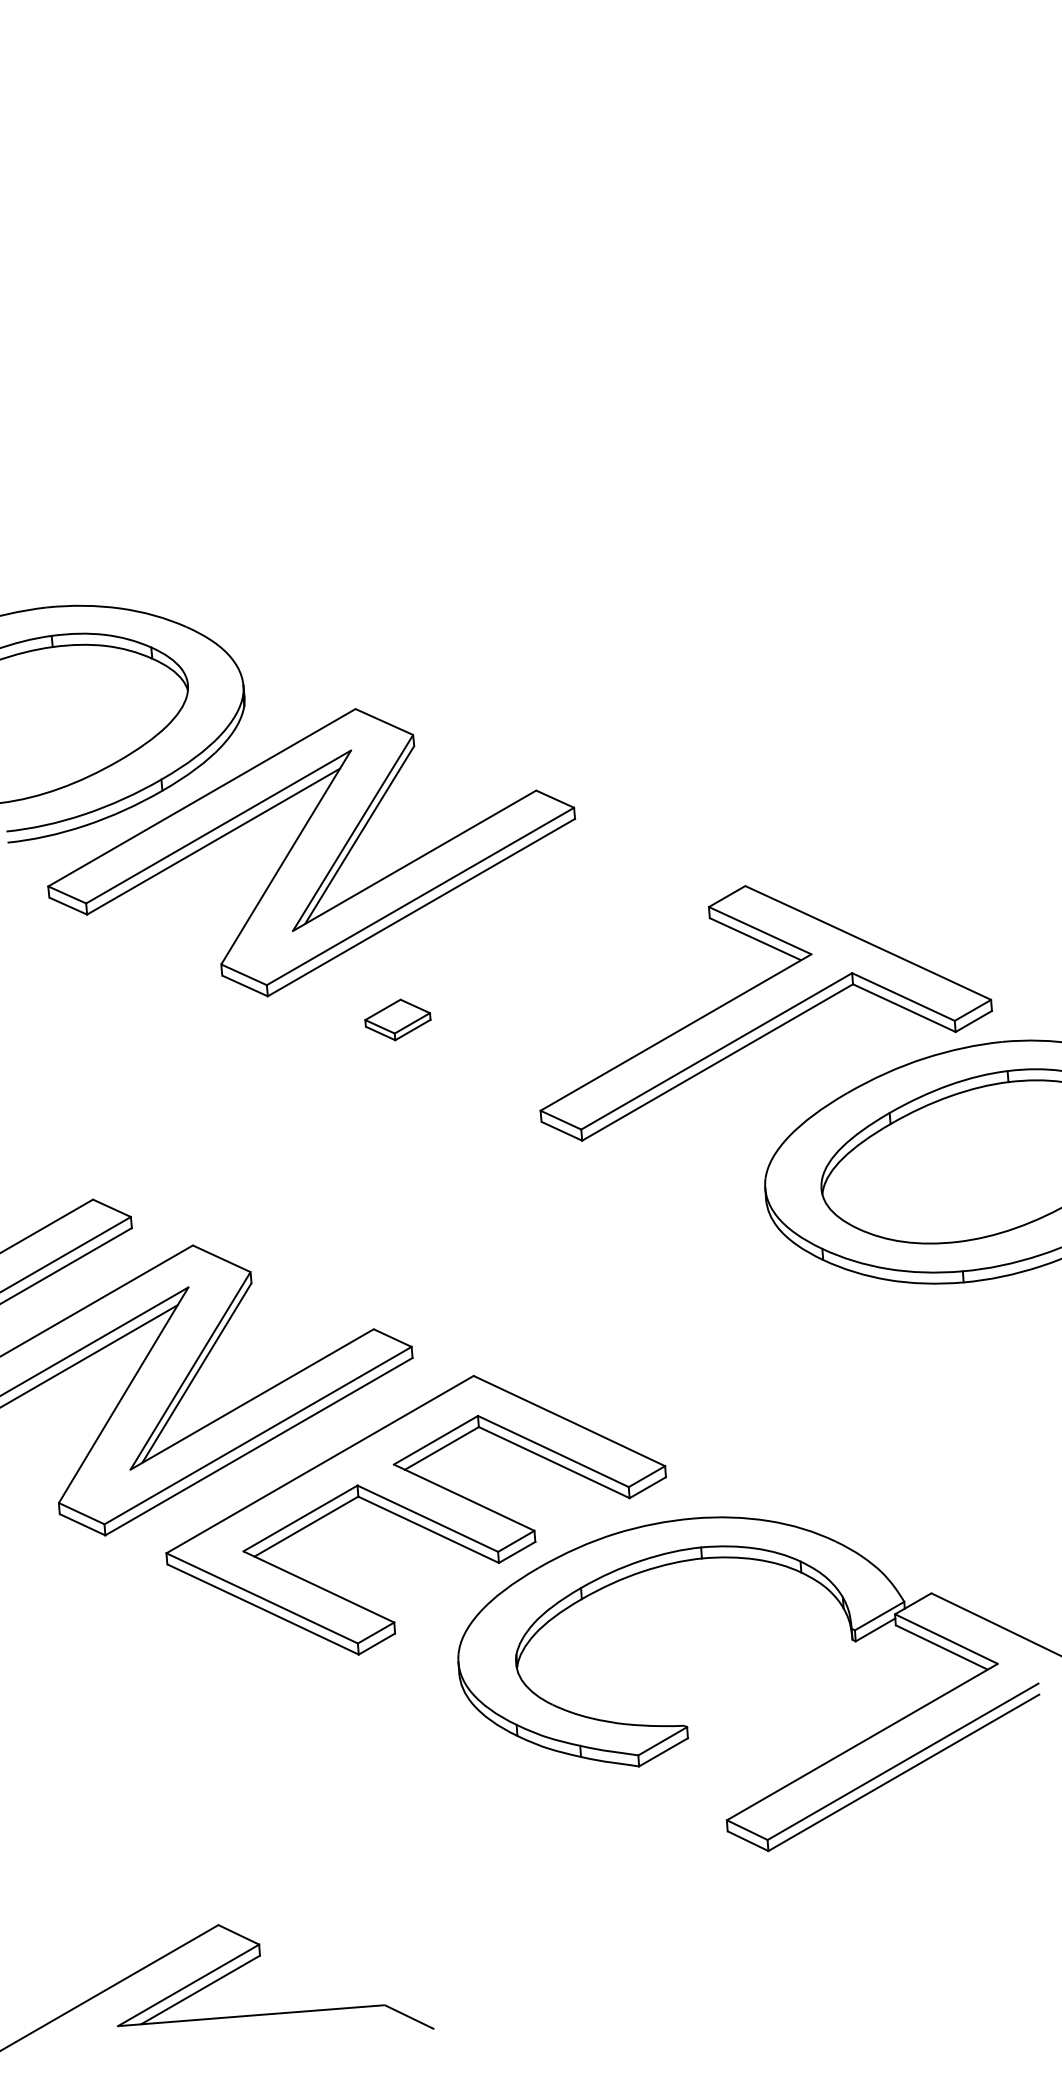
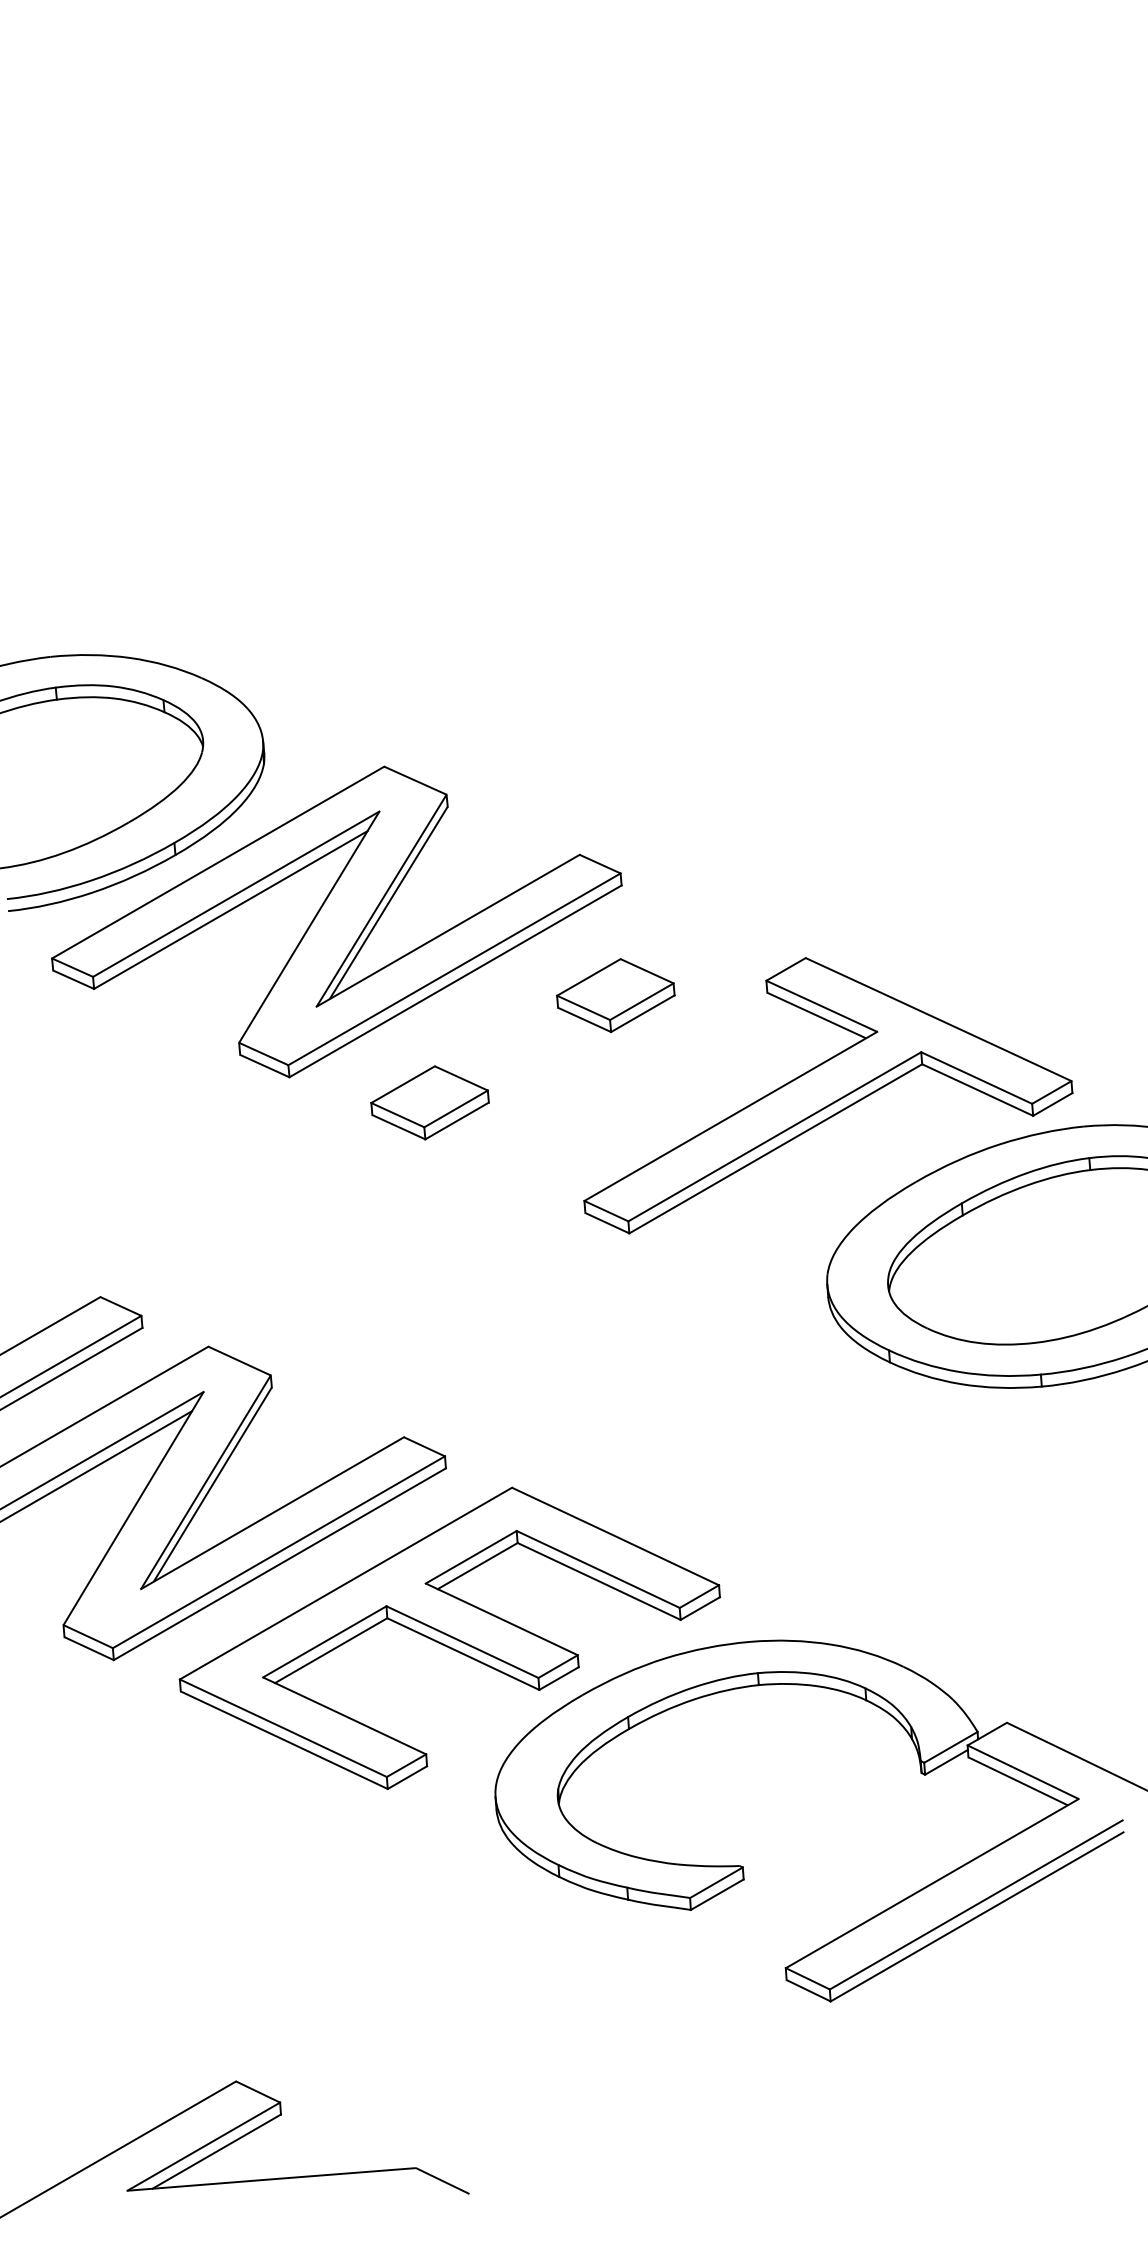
part: (569, 920) -> (615, 995), added
part: (397, 1019) -> (429, 1102), size x1.67

